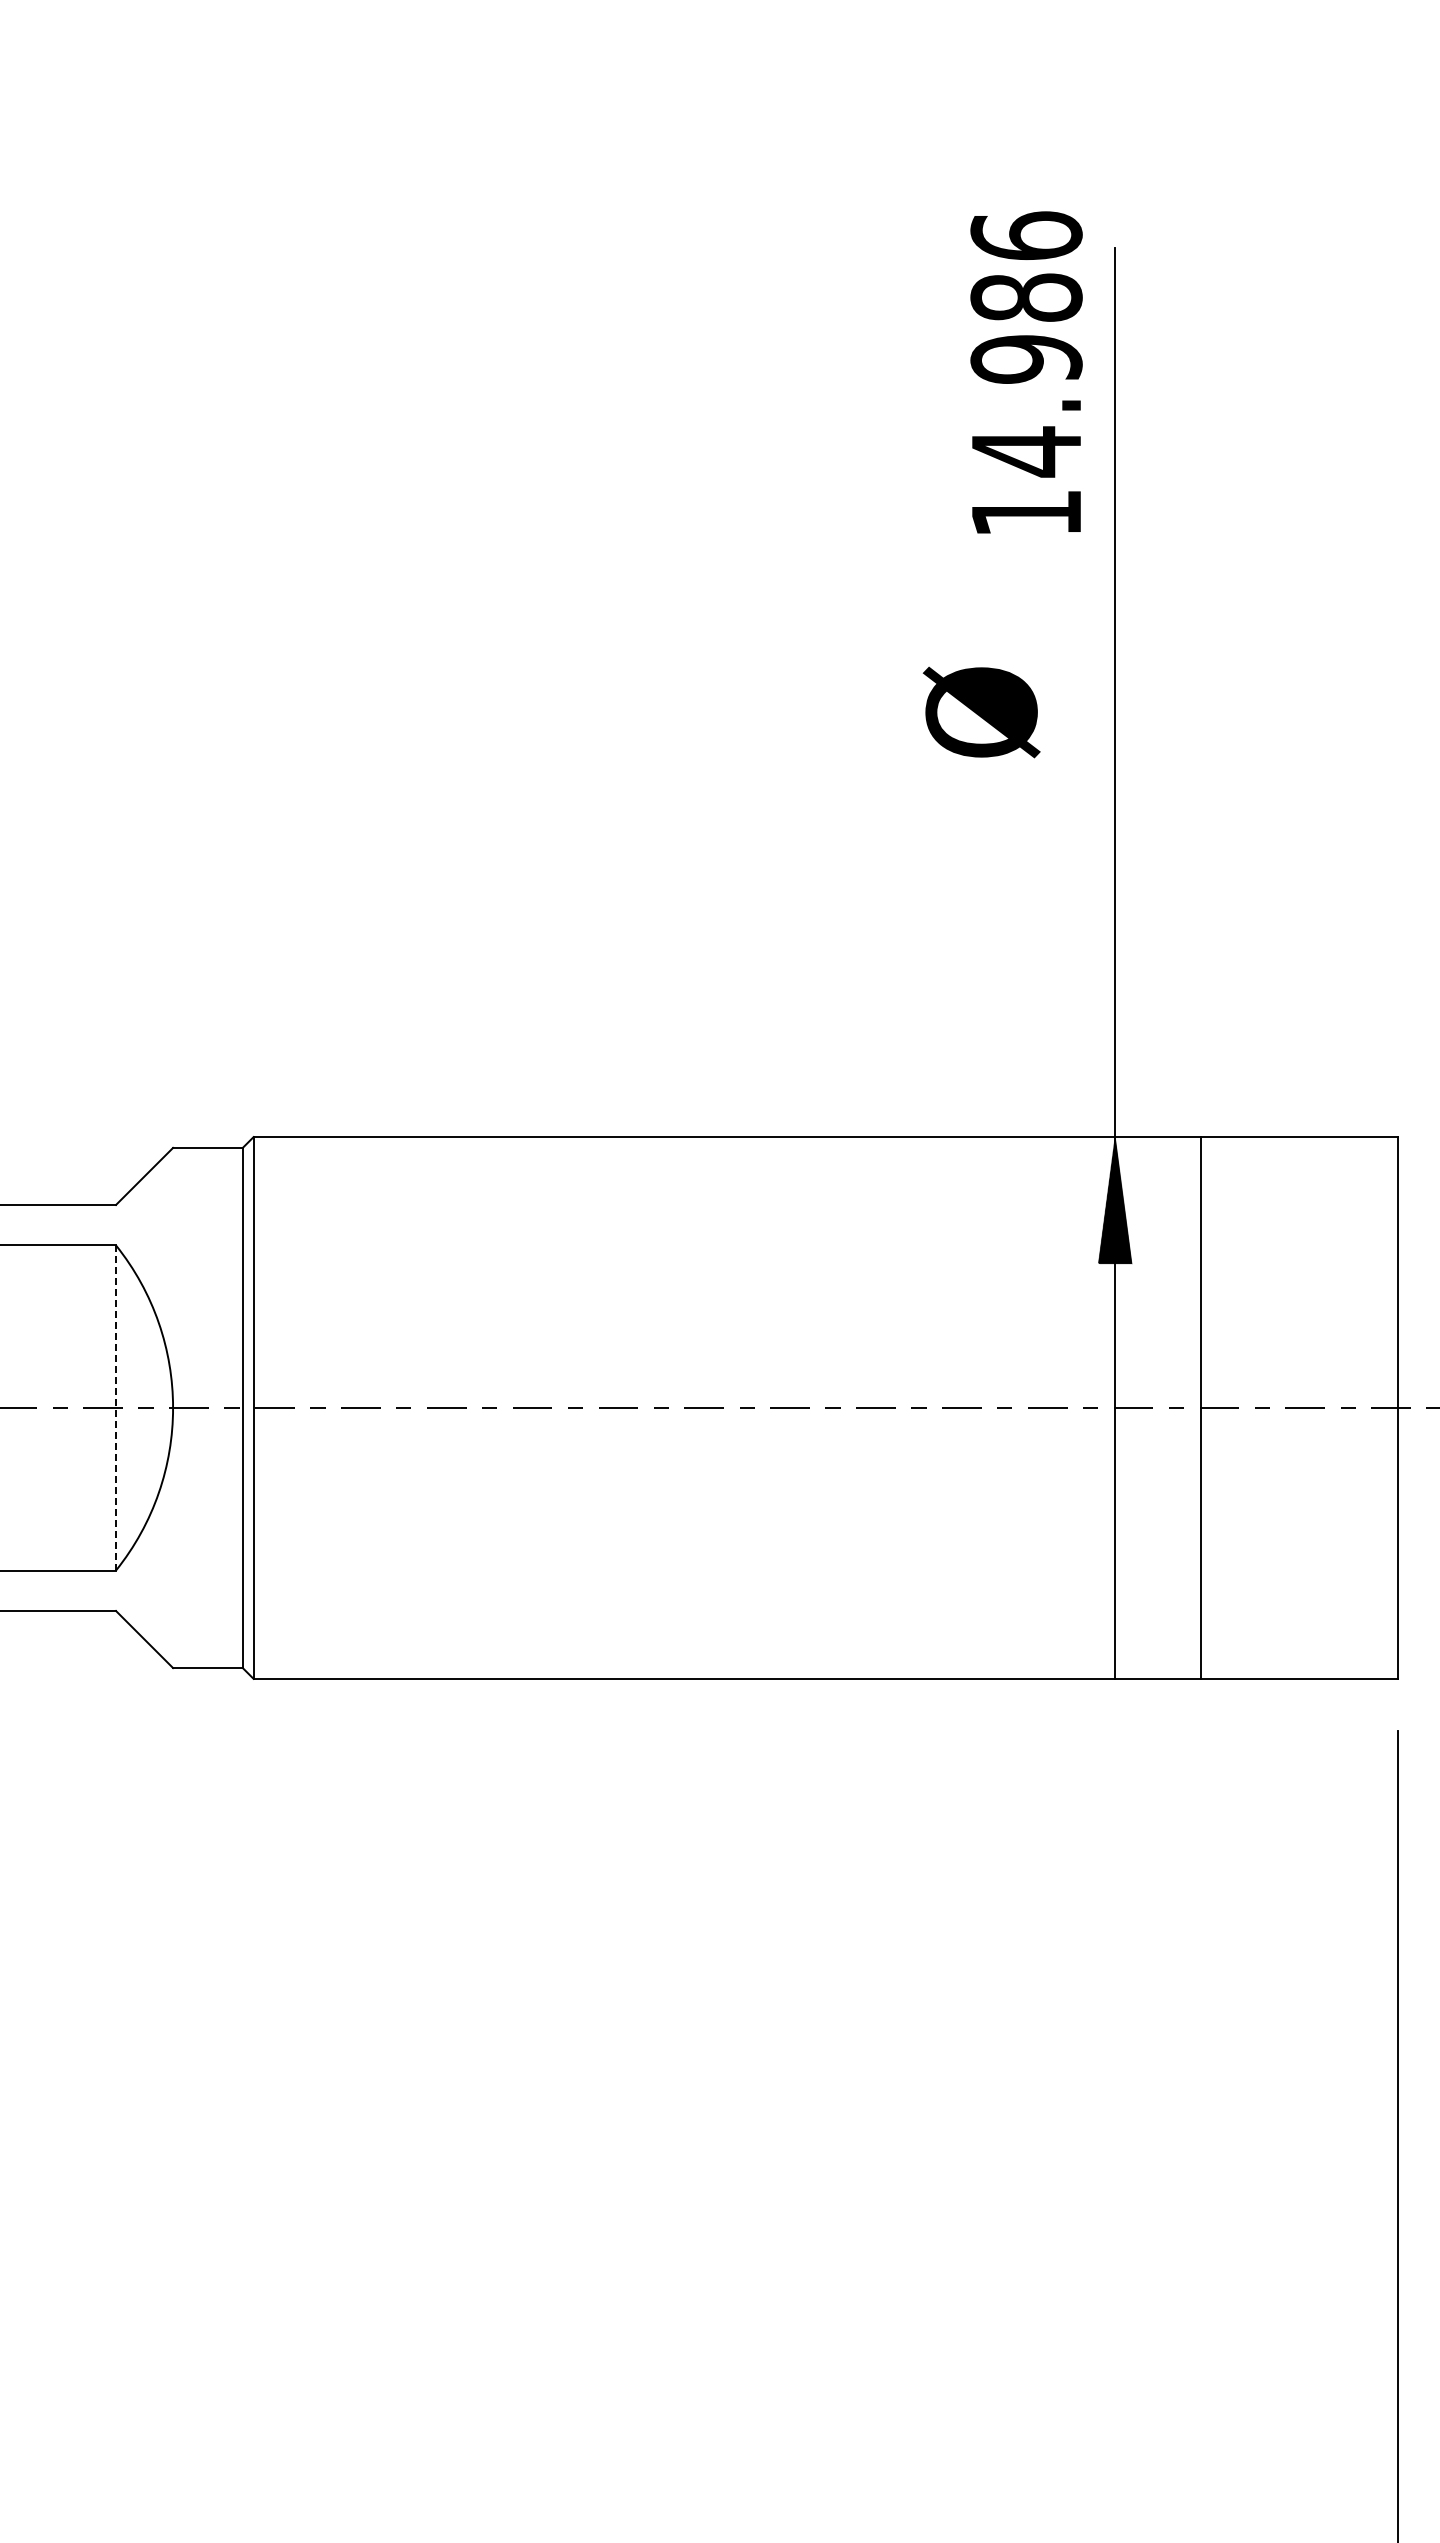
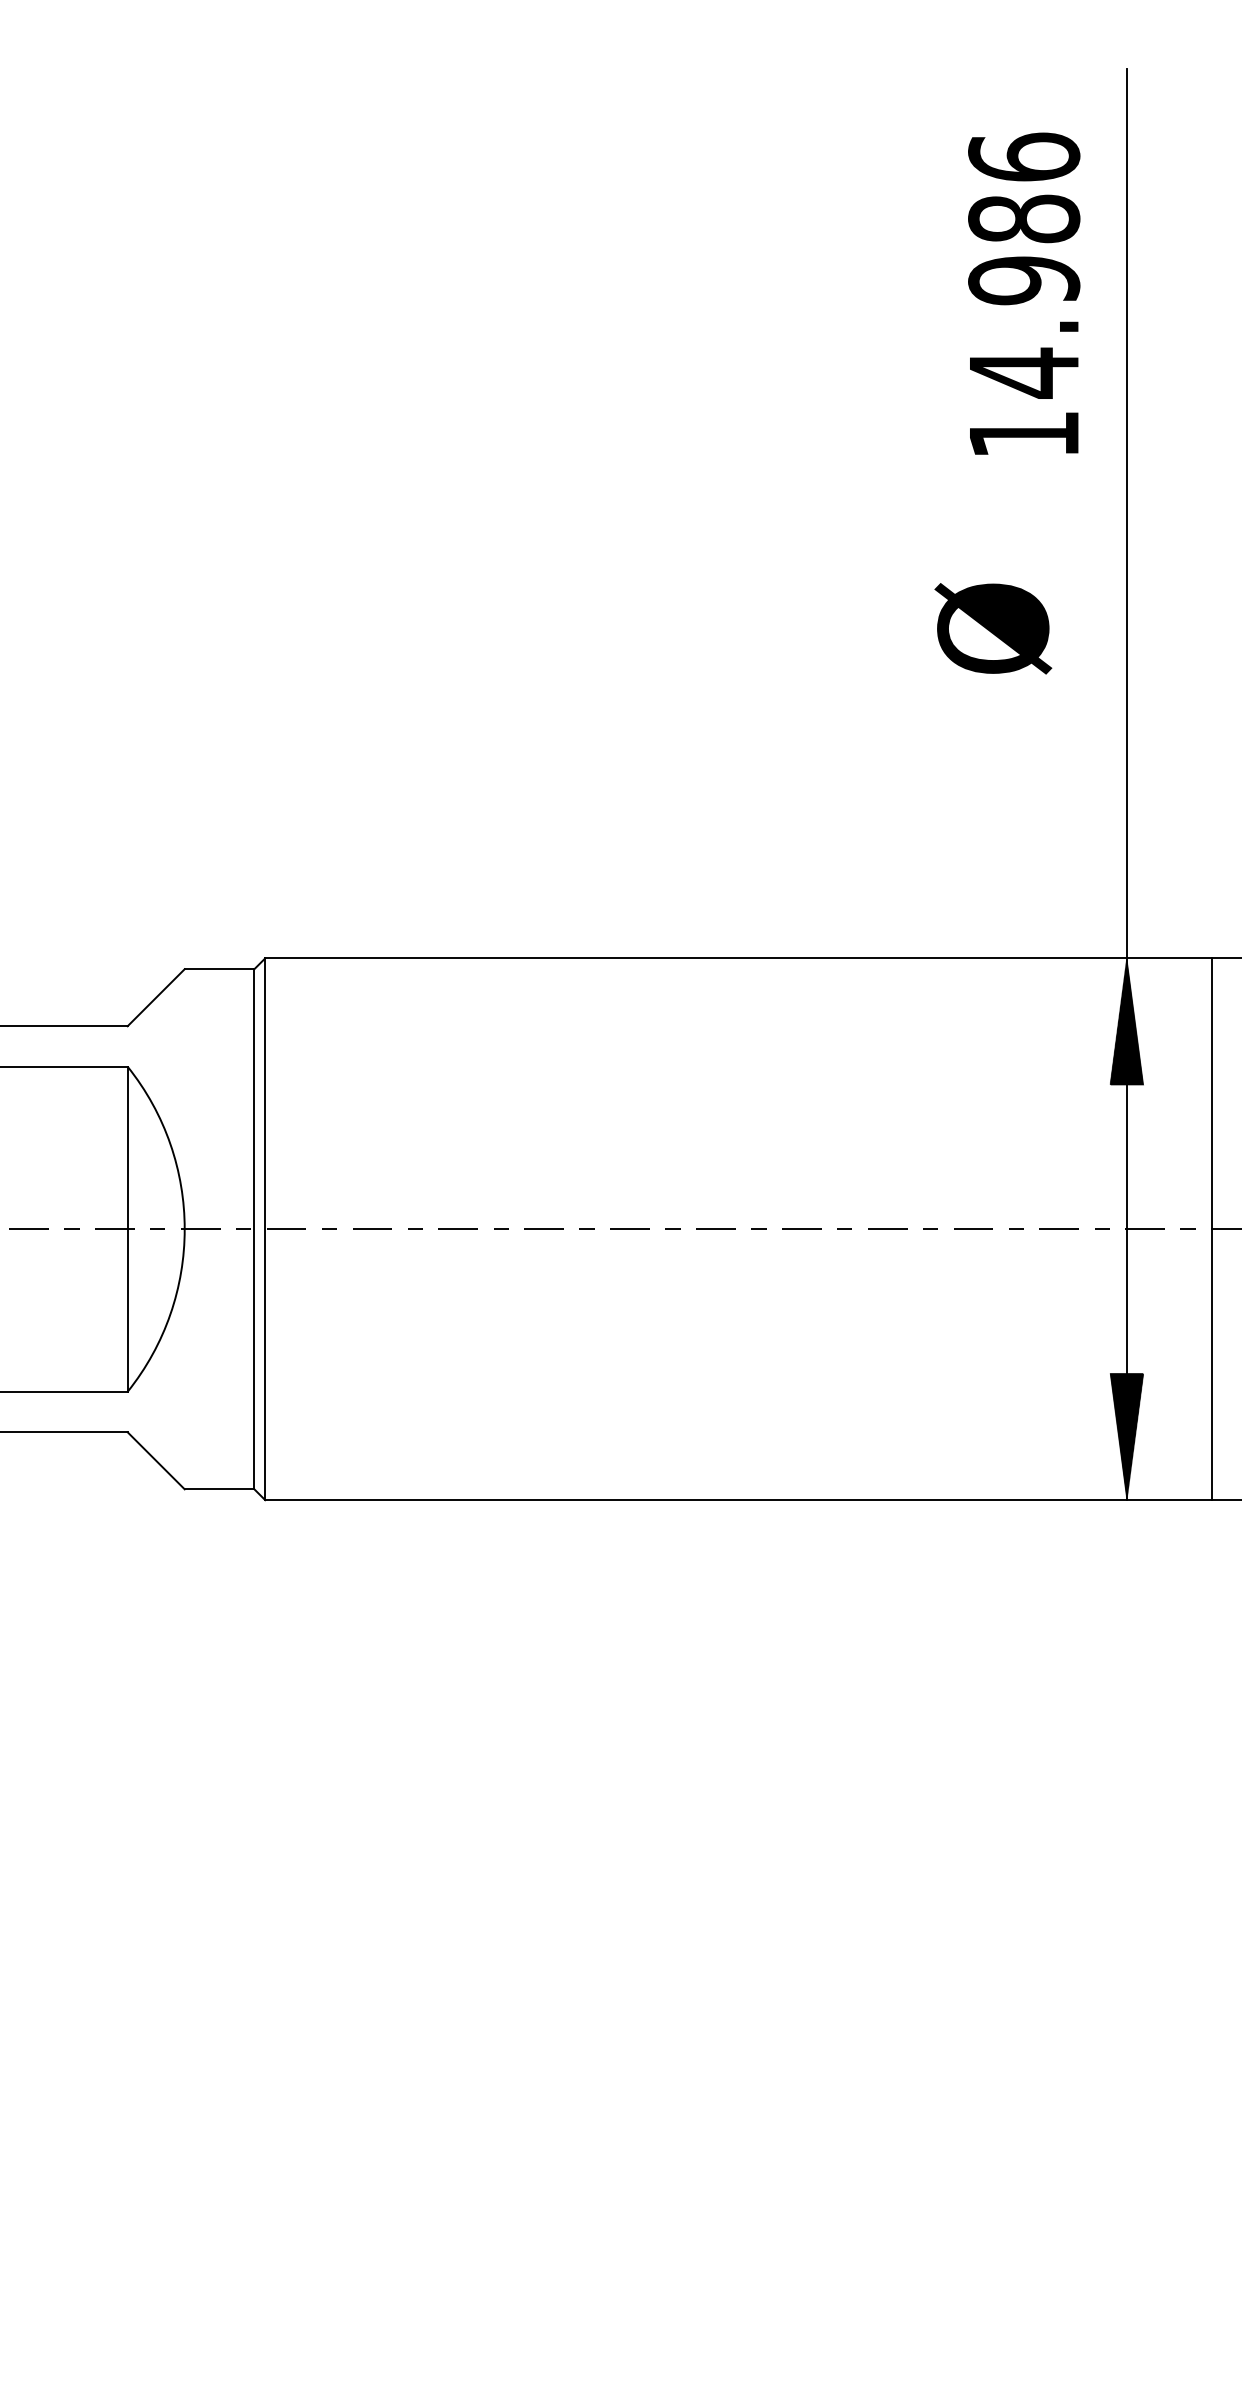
text: (1026, 372) -> (1024, 293), moved
text: (981, 712) -> (993, 628), moved
line: (116, 1407) -> (128, 1228), dashed -> solid
hatch: (1114, 1615) -> (1126, 1436), added

